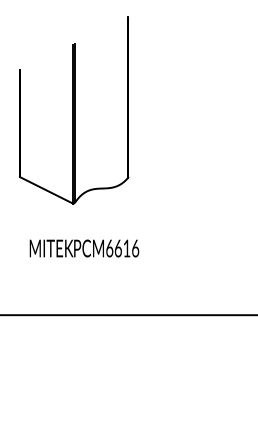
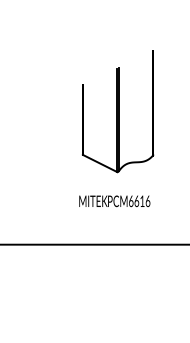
part: (74, 110) -> (118, 111), moved
text: (84, 248) -> (114, 201), moved

